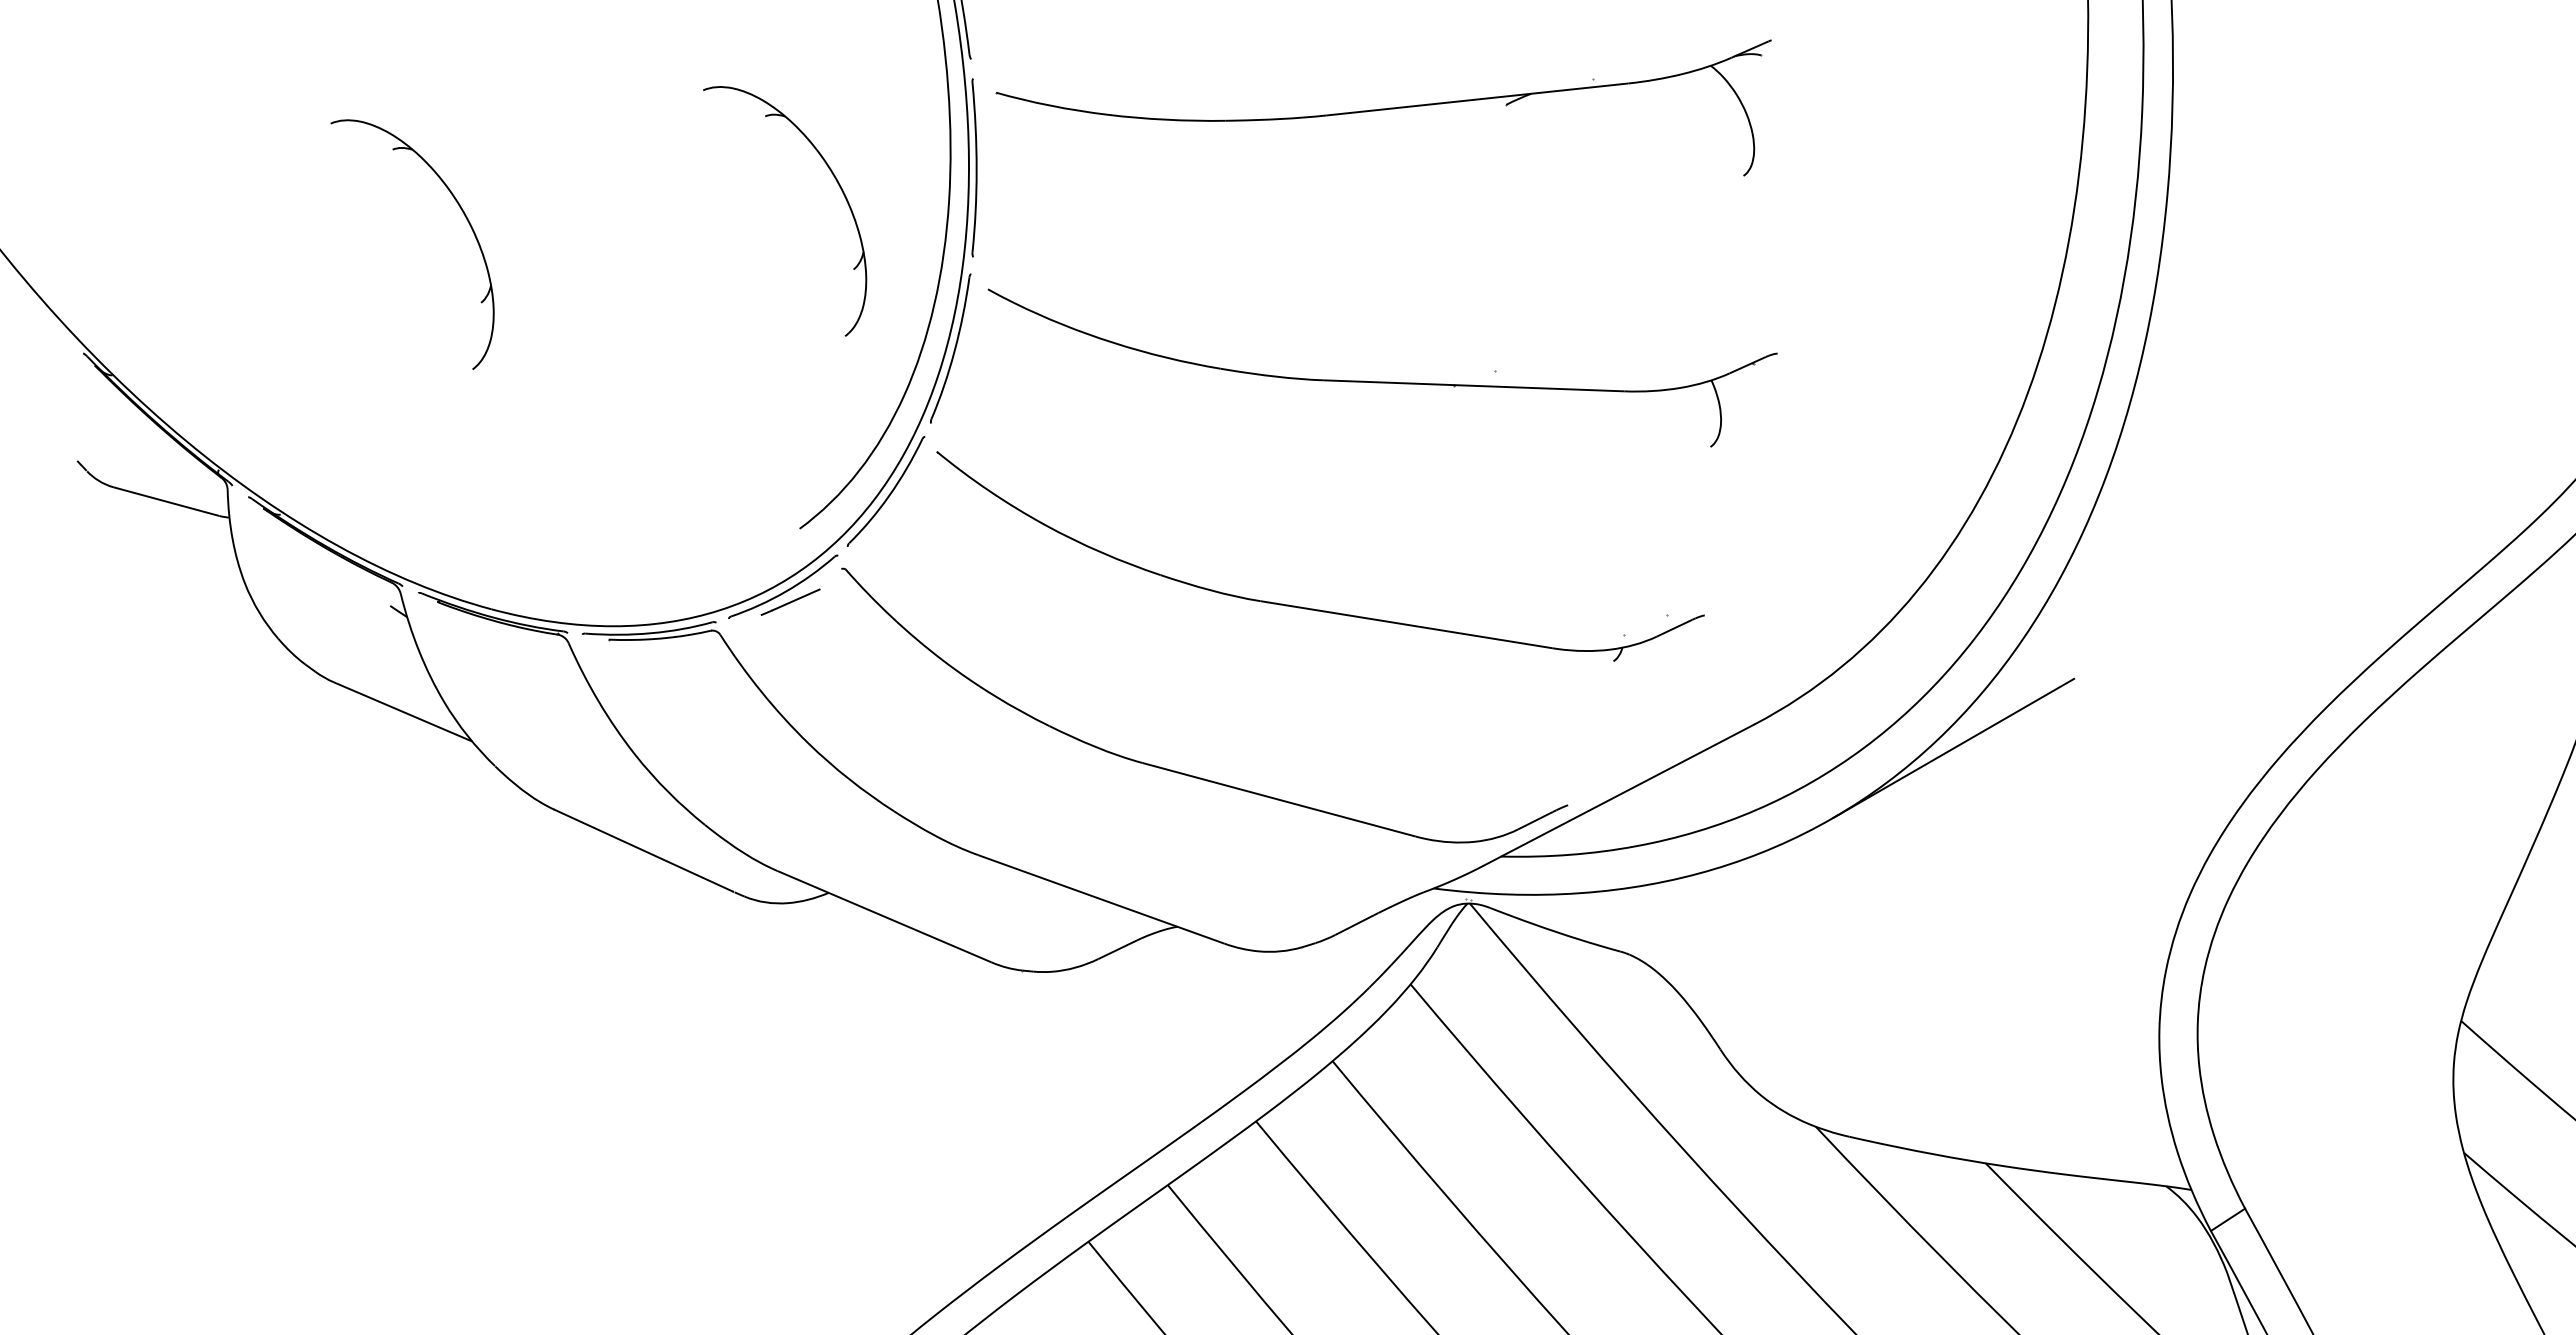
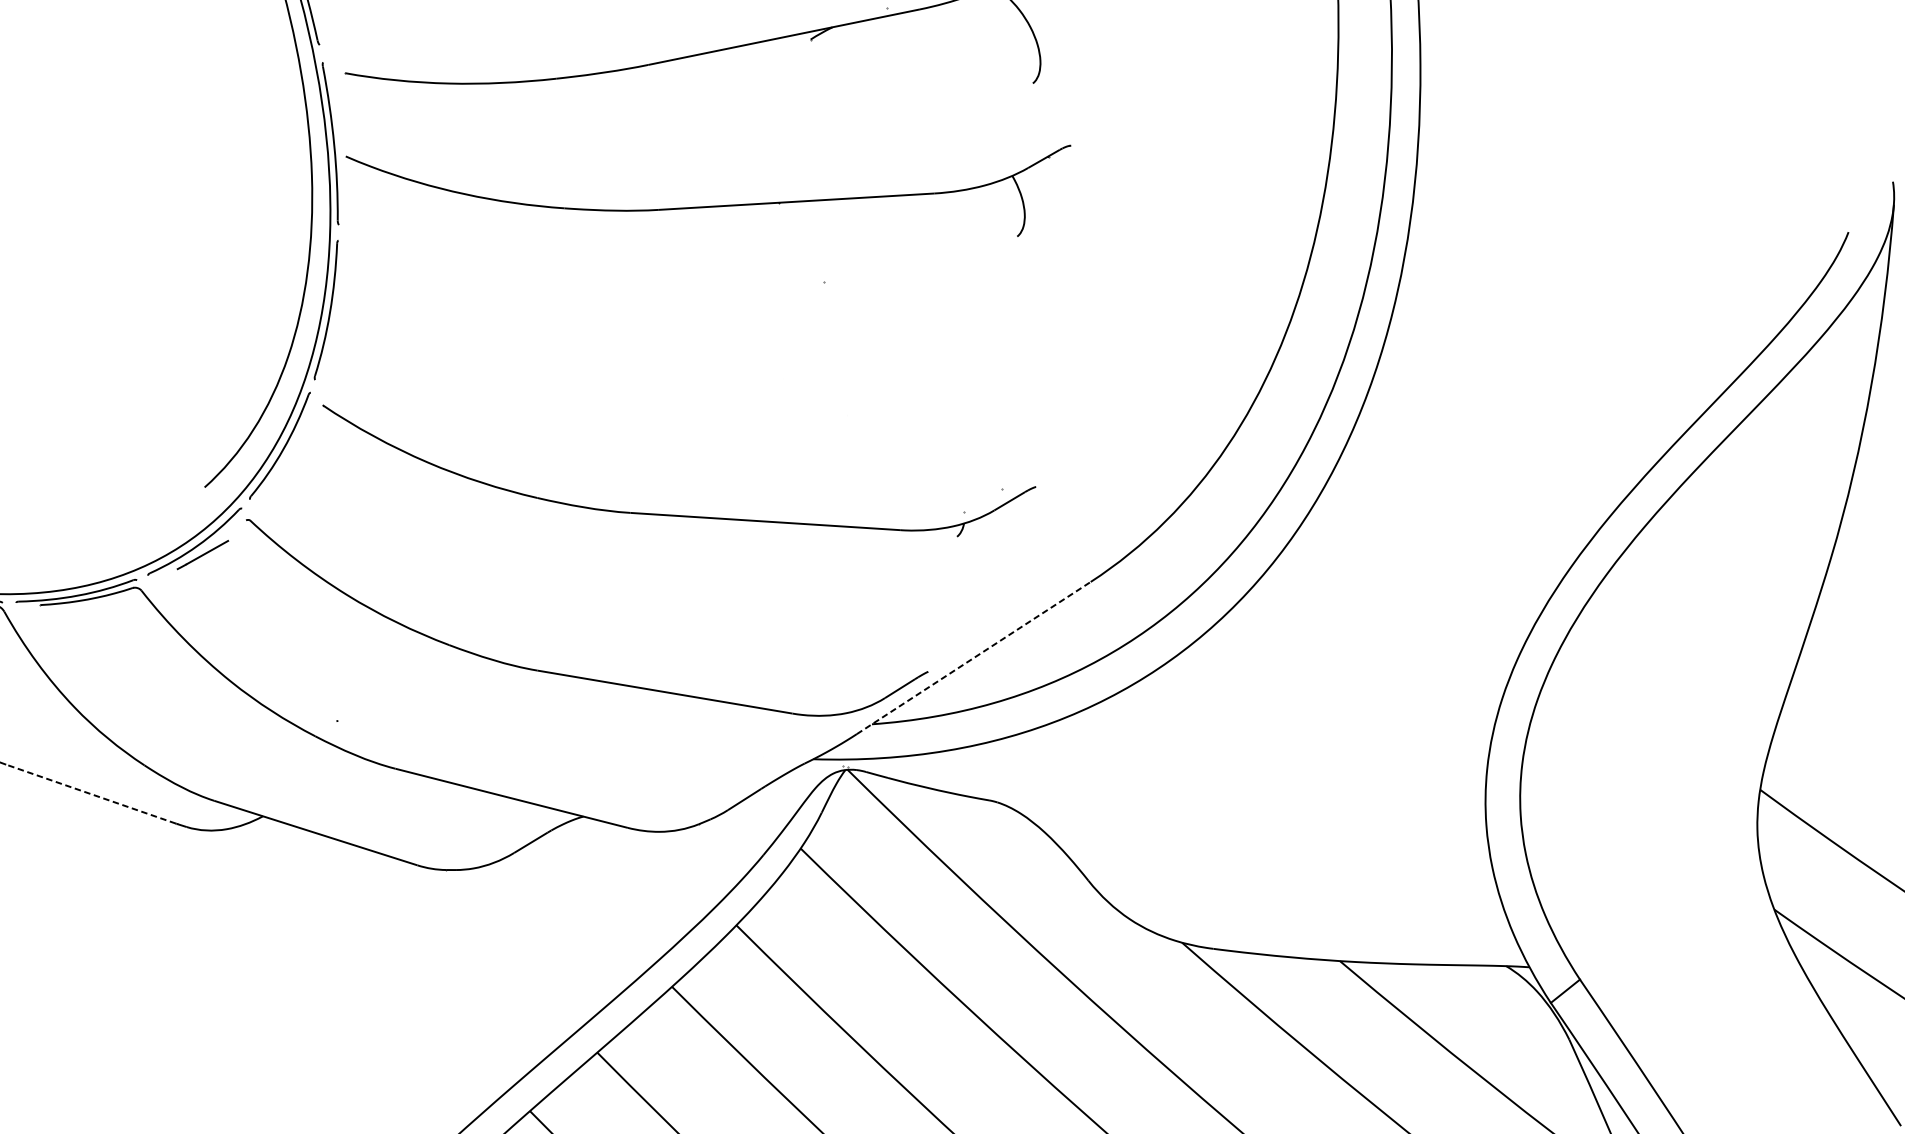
part: (838, 185) -> (209, 171), removed
part: (1382, 381) -> (712, 205), moved
line: (1953, 747) -> (1274, 585), removed
line: (1618, 795) -> (973, 658), solid -> dashed
line: (643, 850) -> (90, 793), solid -> dashed

